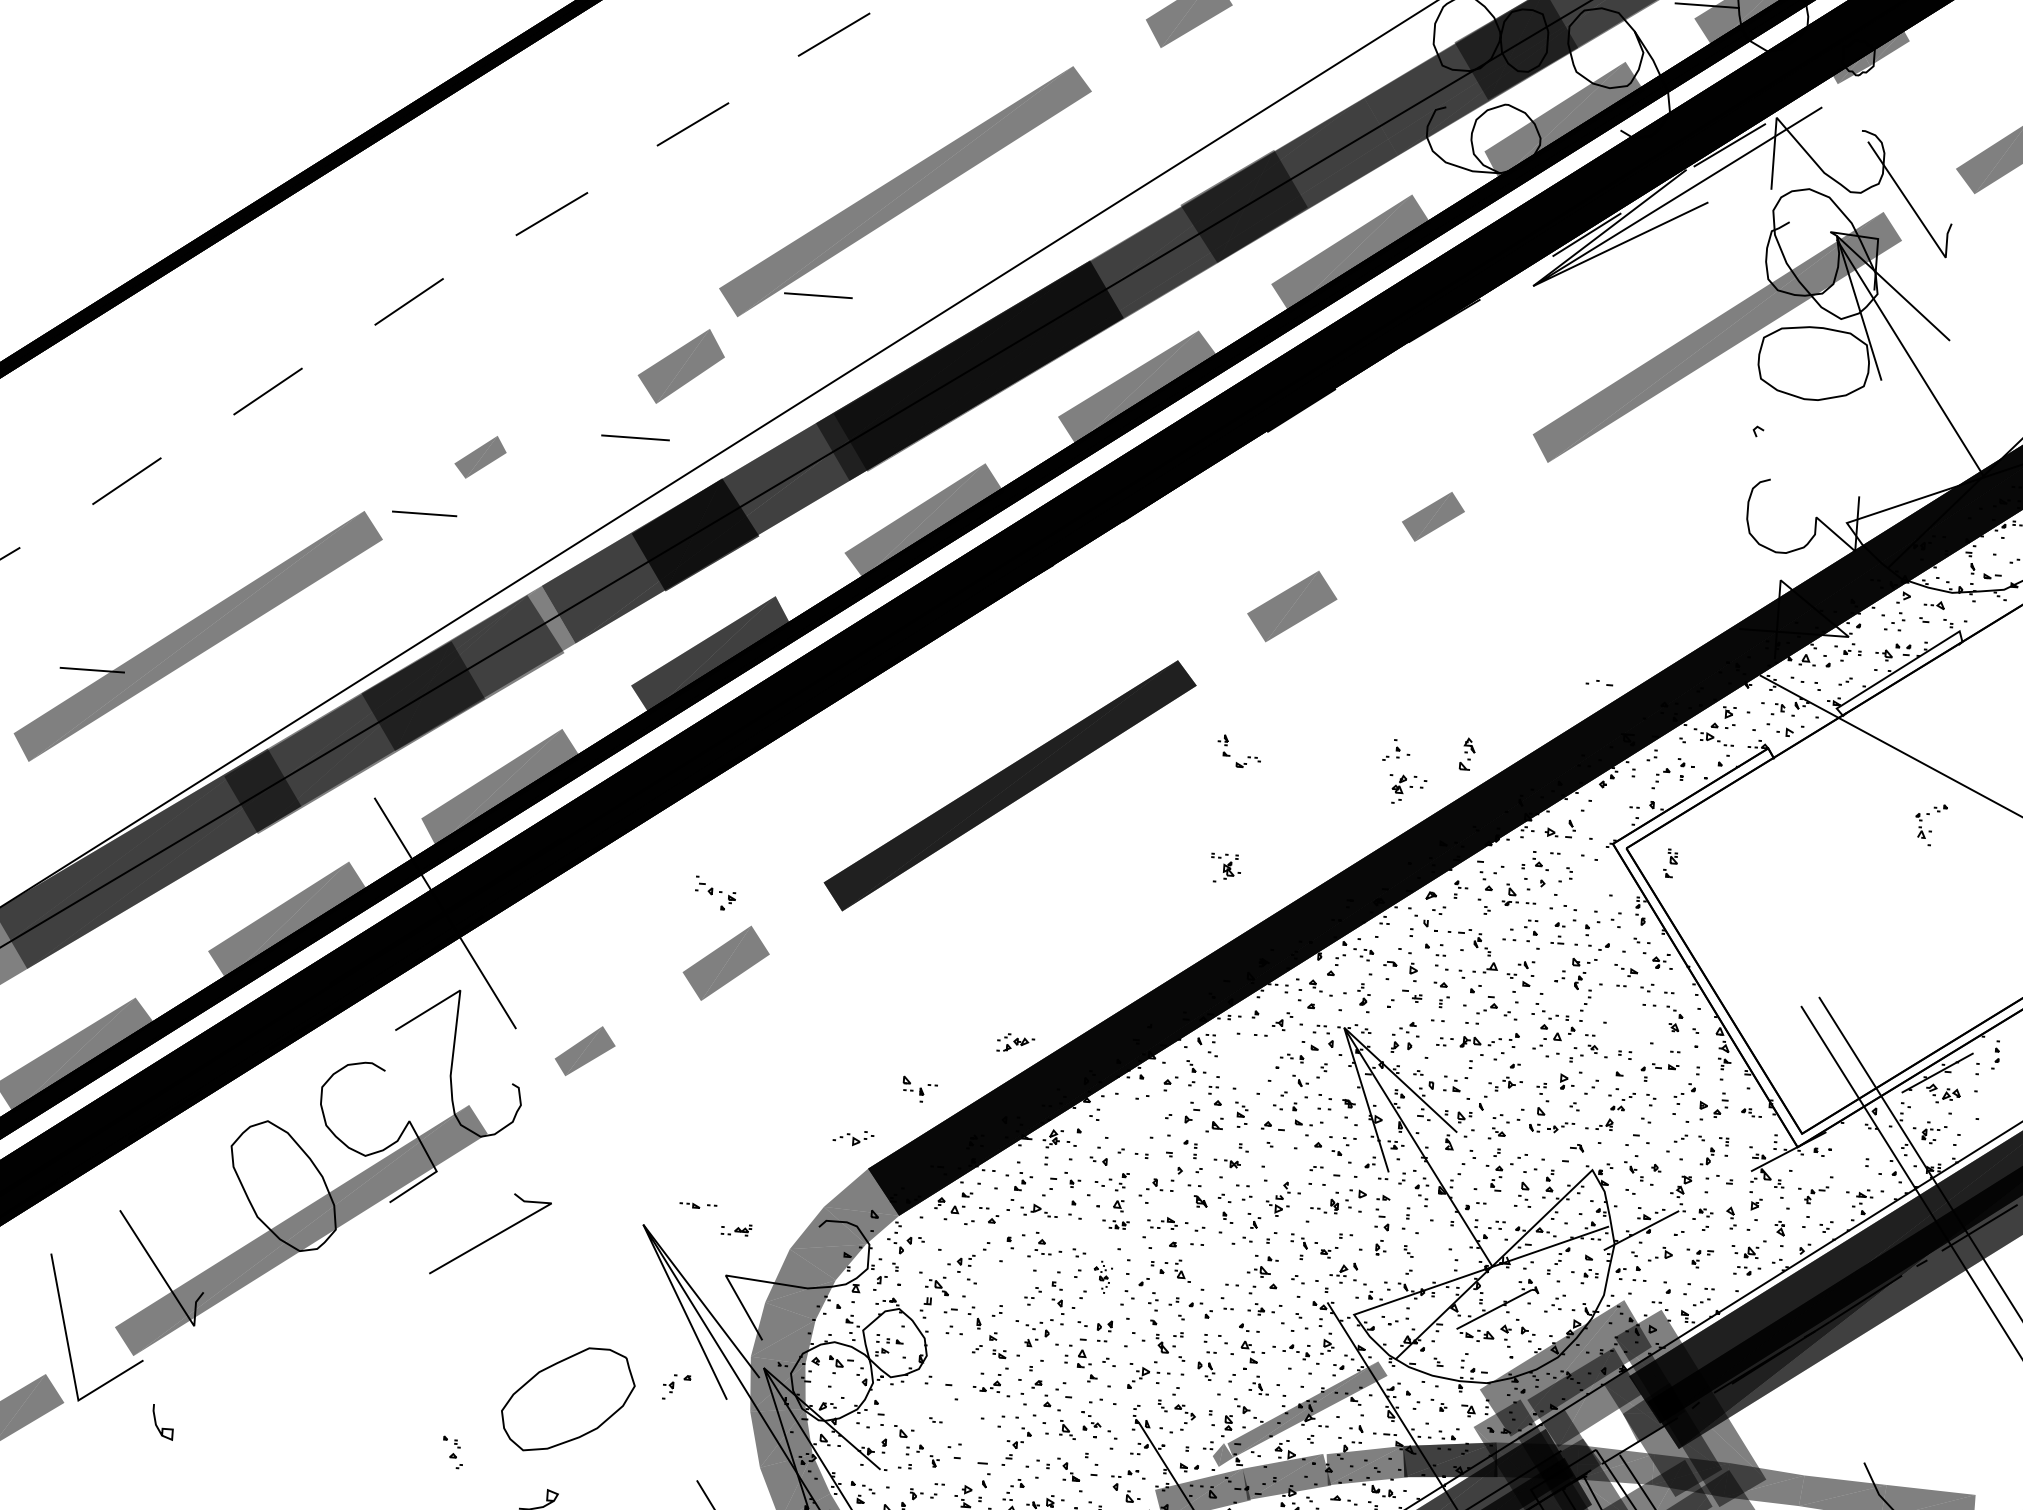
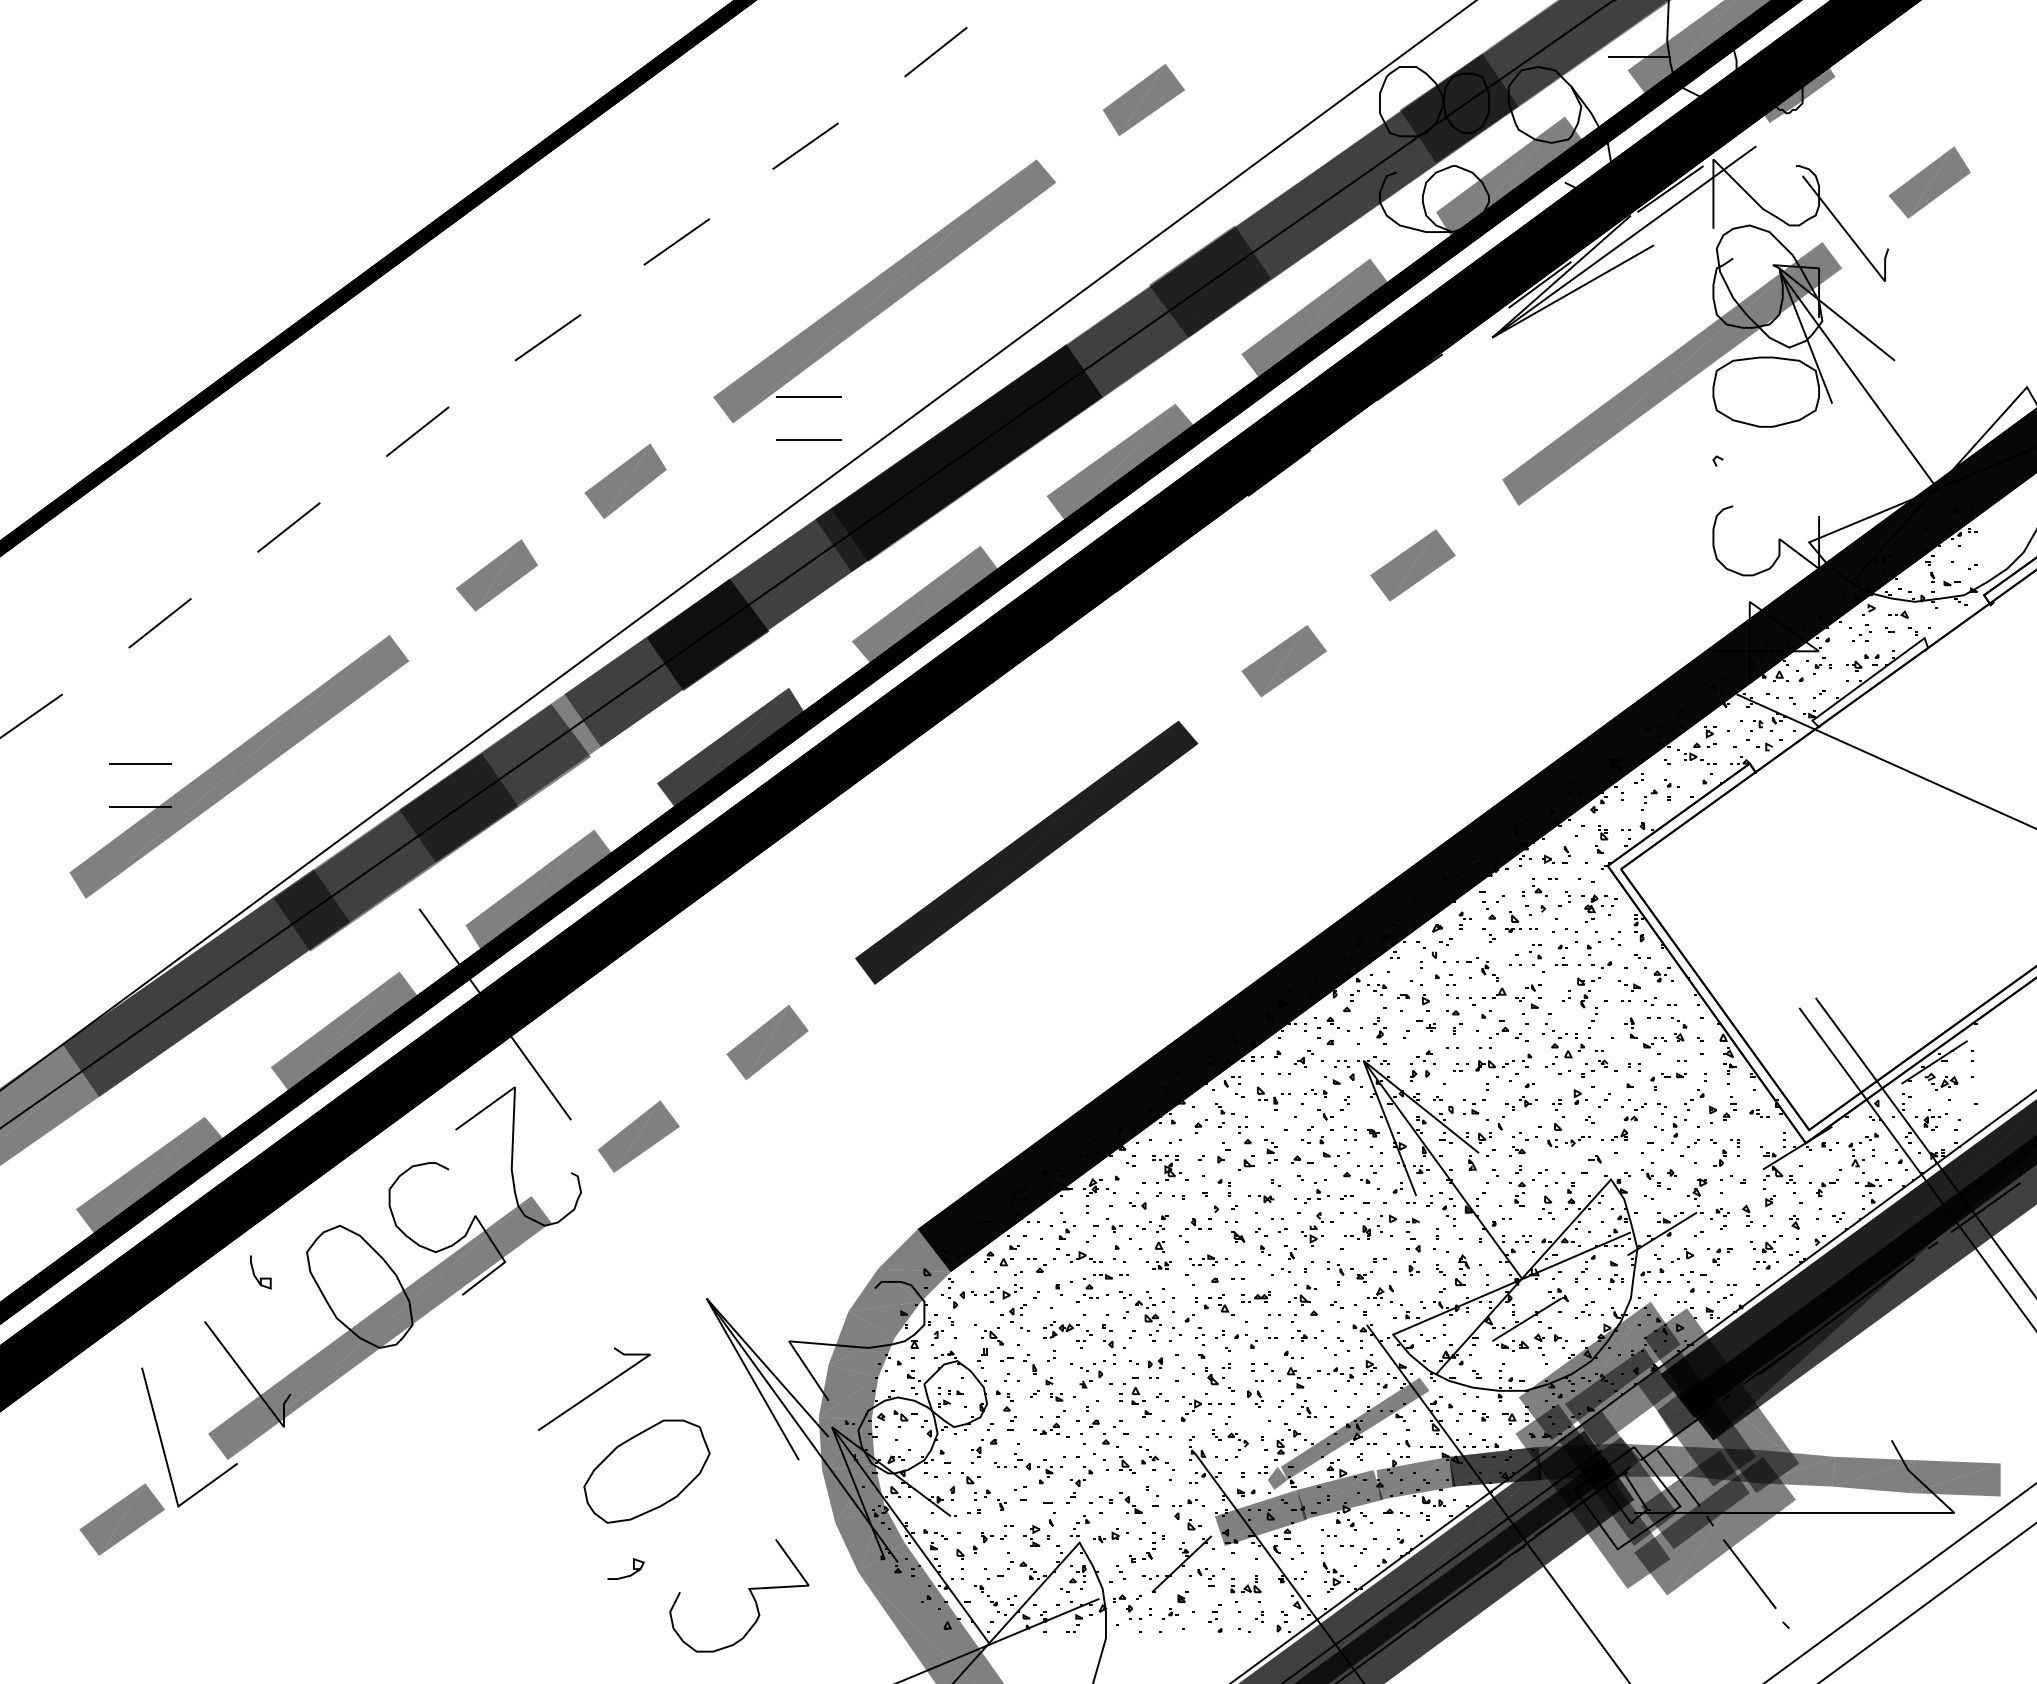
part: (681, 365) -> (625, 480), moved
line: (635, 437) -> (808, 439), moved
part: (480, 457) -> (496, 575), size x1.67
line: (424, 513) -> (140, 763), moved
part: (1432, 516) -> (1412, 565), size x1.43
part: (1599, 682) -> (1693, 1273), moved
part: (1395, 750) -> (1316, 1192), moved
part: (1467, 754) -> (1462, 1270), moved
part: (1230, 755) -> (1637, 1037), moved
part: (1407, 789) -> (1599, 908), moved
part: (1930, 831) -> (1863, 1159), moved
part: (1670, 863) -> (1601, 839), moved
part: (1225, 868) -> (1166, 1169), moved
part: (715, 893) -> (1033, 1468), moved
part: (1016, 1043) -> (1061, 1329), moved
part: (584, 1051) -> (638, 1136), size x1.43
part: (1996, 1054) -> (1674, 1129), moved
part: (919, 1089) -> (1273, 1098), moved
part: (853, 1137) -> (1003, 1291), moved
part: (697, 1205) -> (1110, 1276), moved
part: (735, 1229) -> (1255, 1296), moved
line: (491, 1236) -> (595, 1390), moved
part: (1102, 1277) -> (1149, 1316), size x1.67
part: (677, 1387) -> (984, 1451), moved
curve: (162, 1427) -> (260, 1277), moved
part: (453, 1452) -> (1006, 1405), moved

